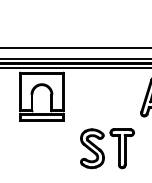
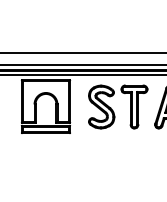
part: (103, 151) -> (113, 110), moved

